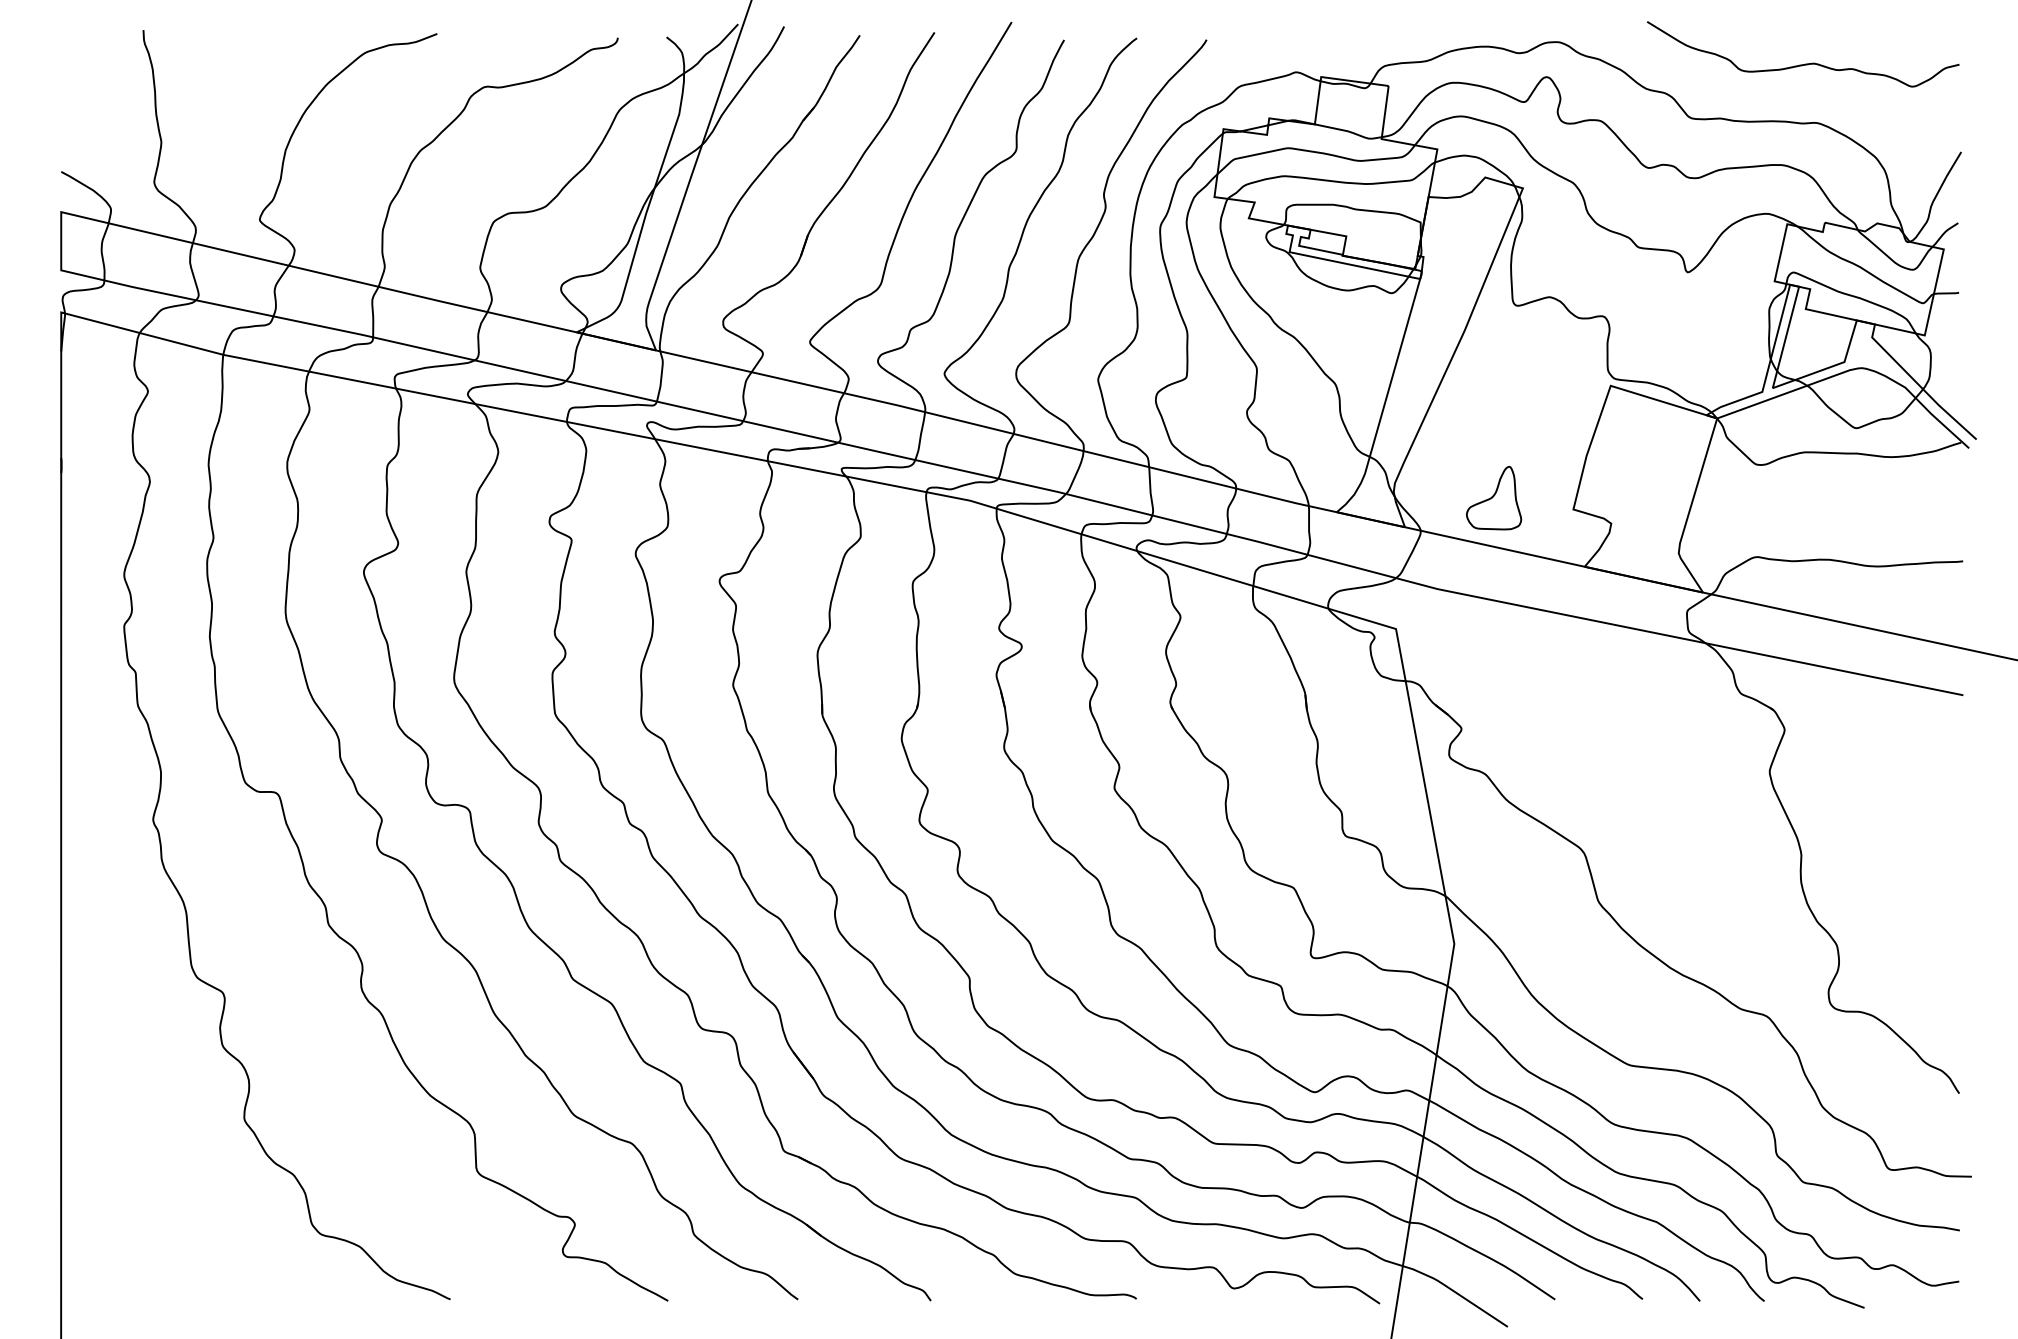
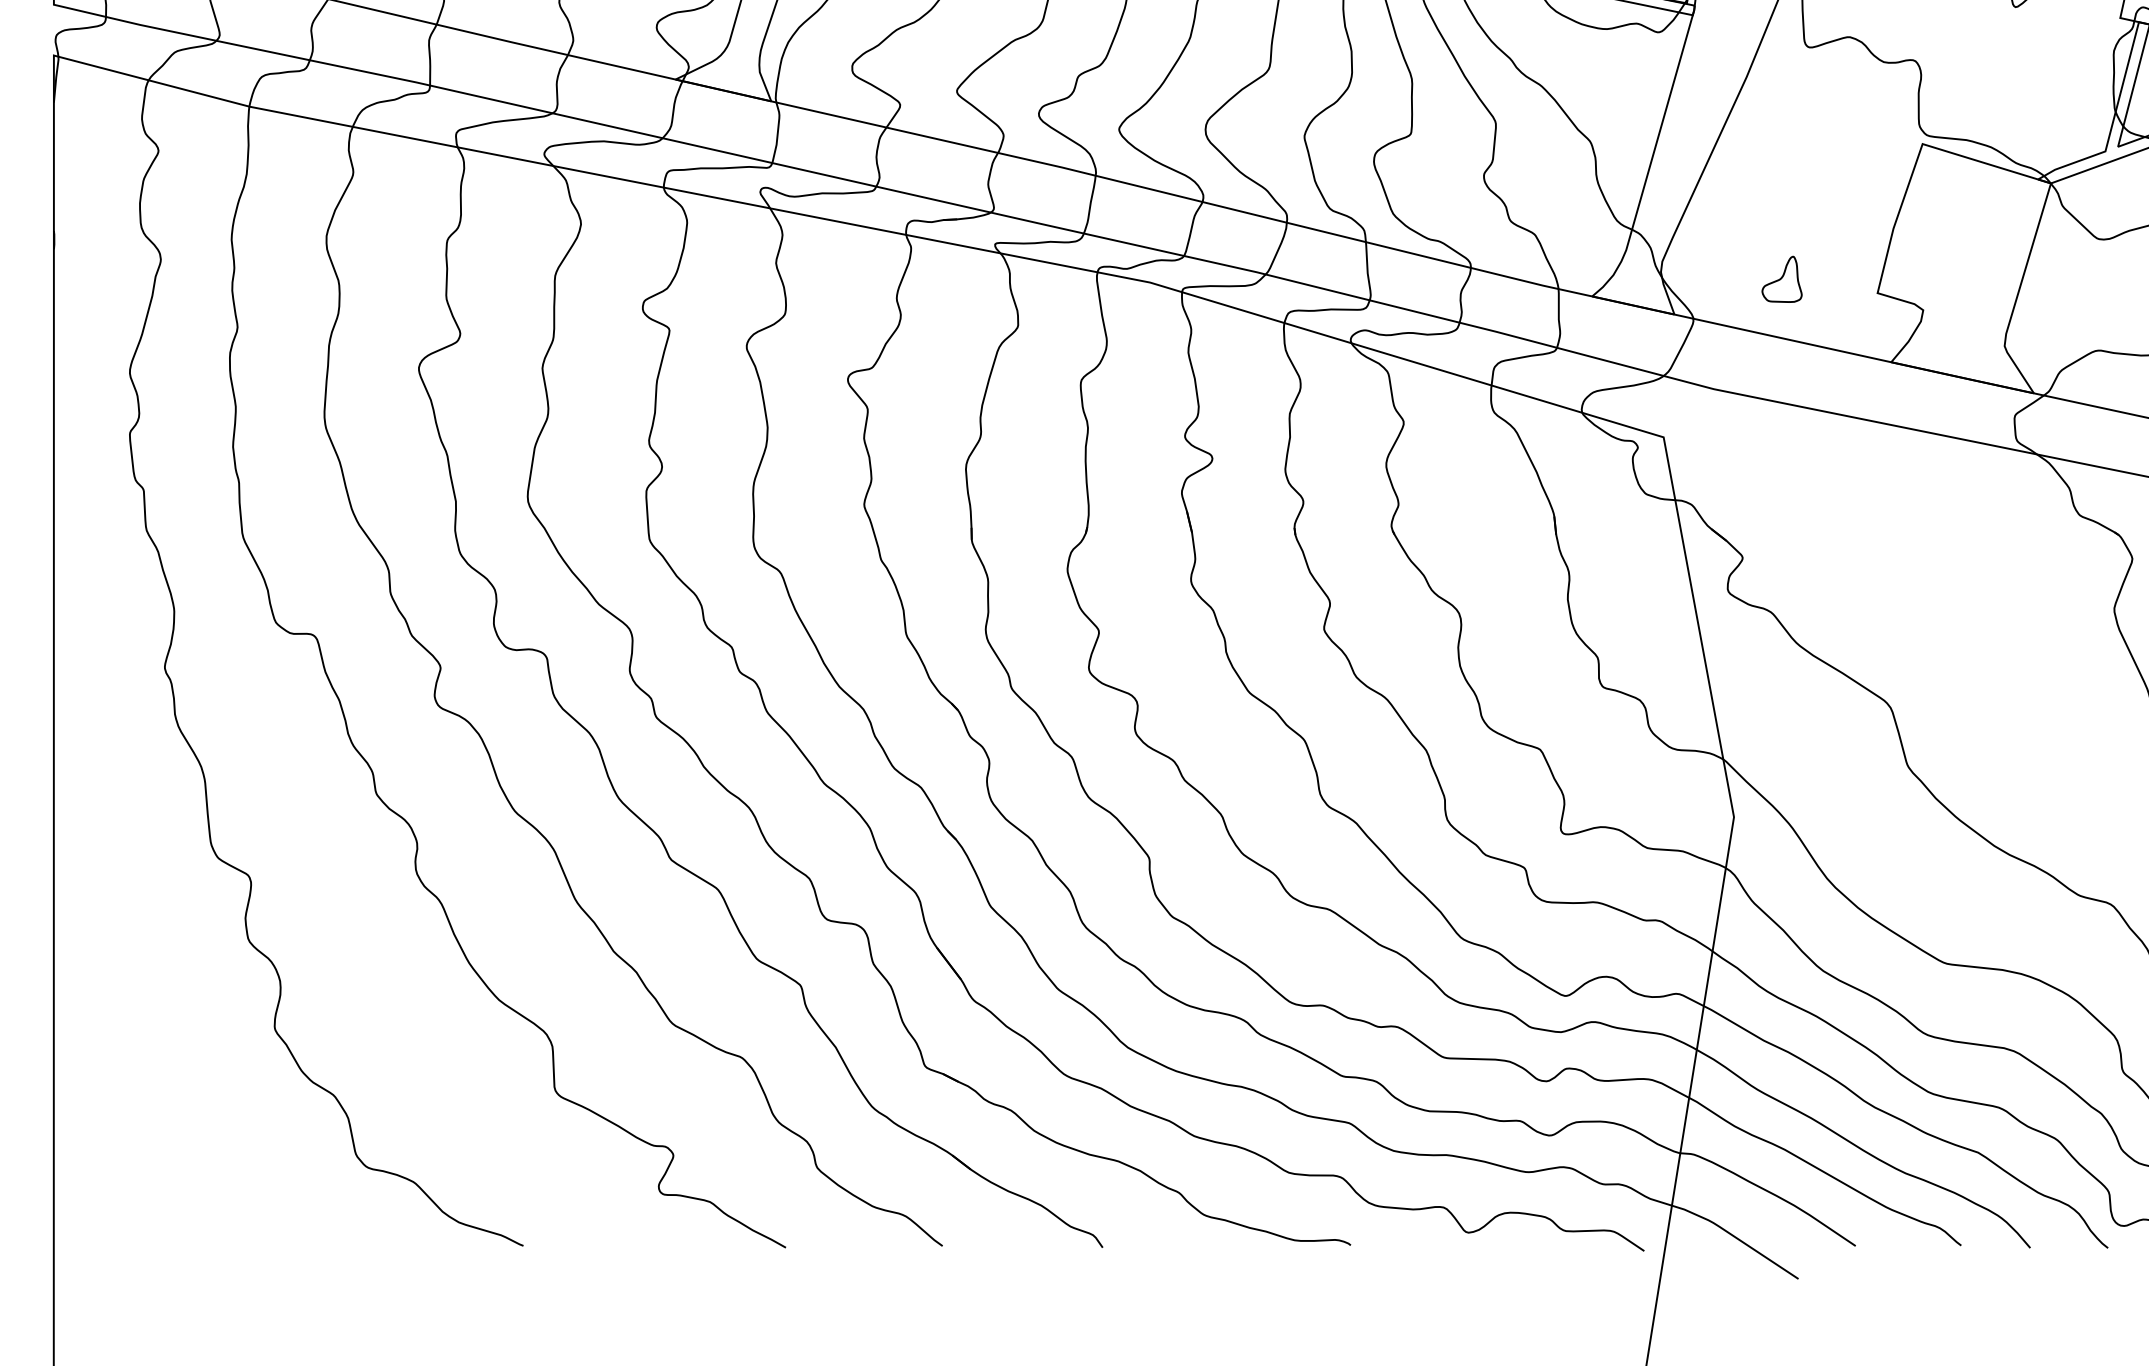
part: (1494, 497) -> (1782, 278), size x0.6

